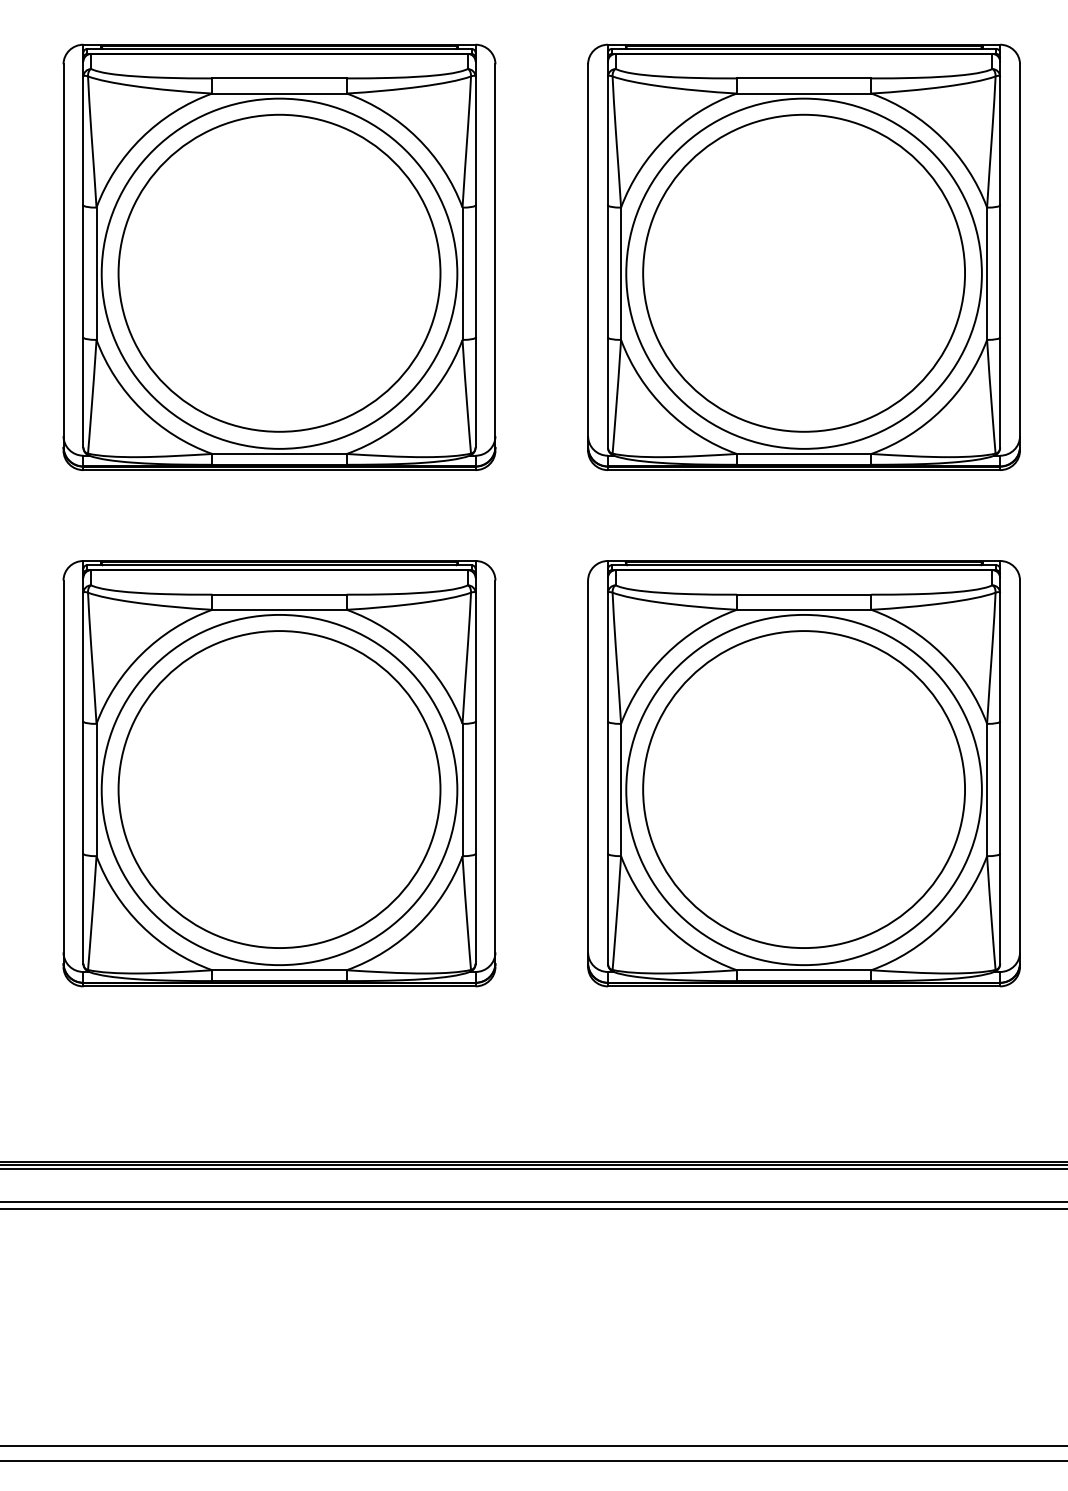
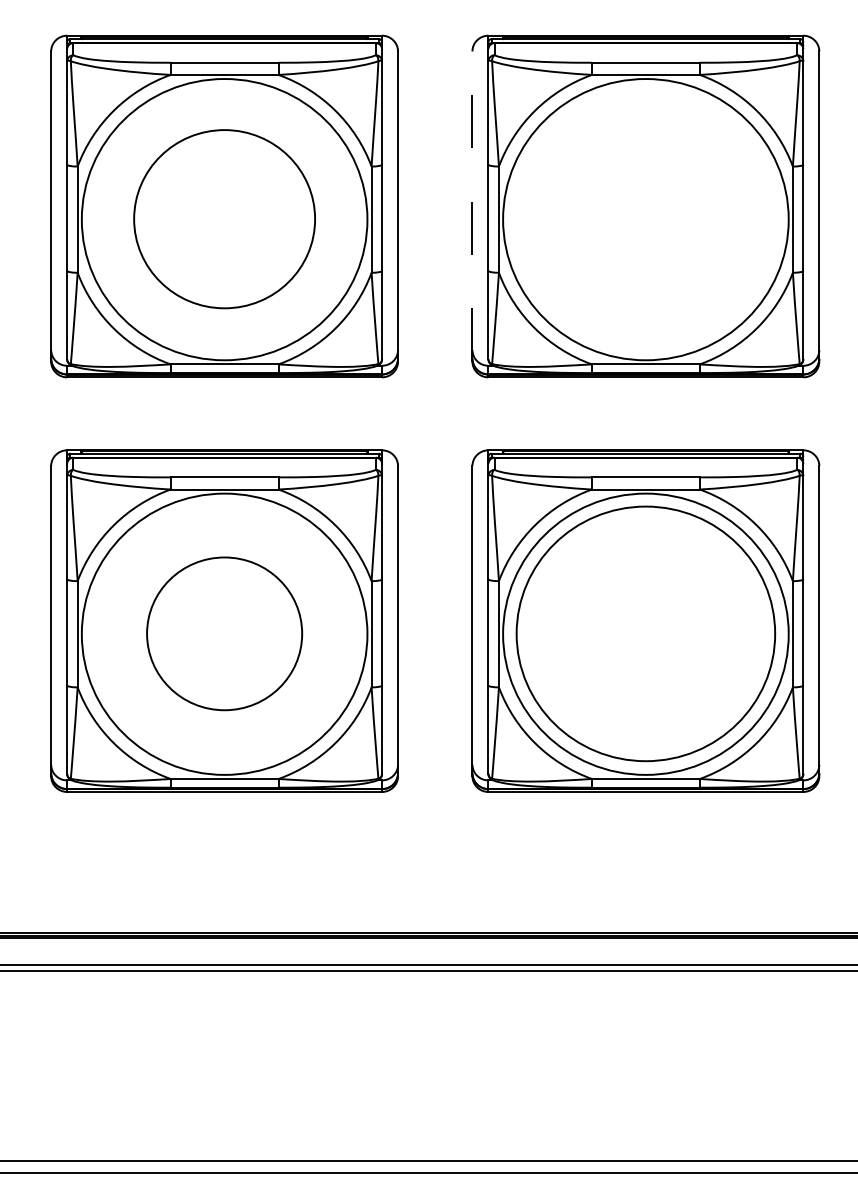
line: (588, 256) -> (472, 205), solid -> dashed
part: (279, 272) -> (224, 218), size x0.7
part: (803, 272) -> (645, 218), removed
part: (279, 789) -> (224, 633), size x0.6

